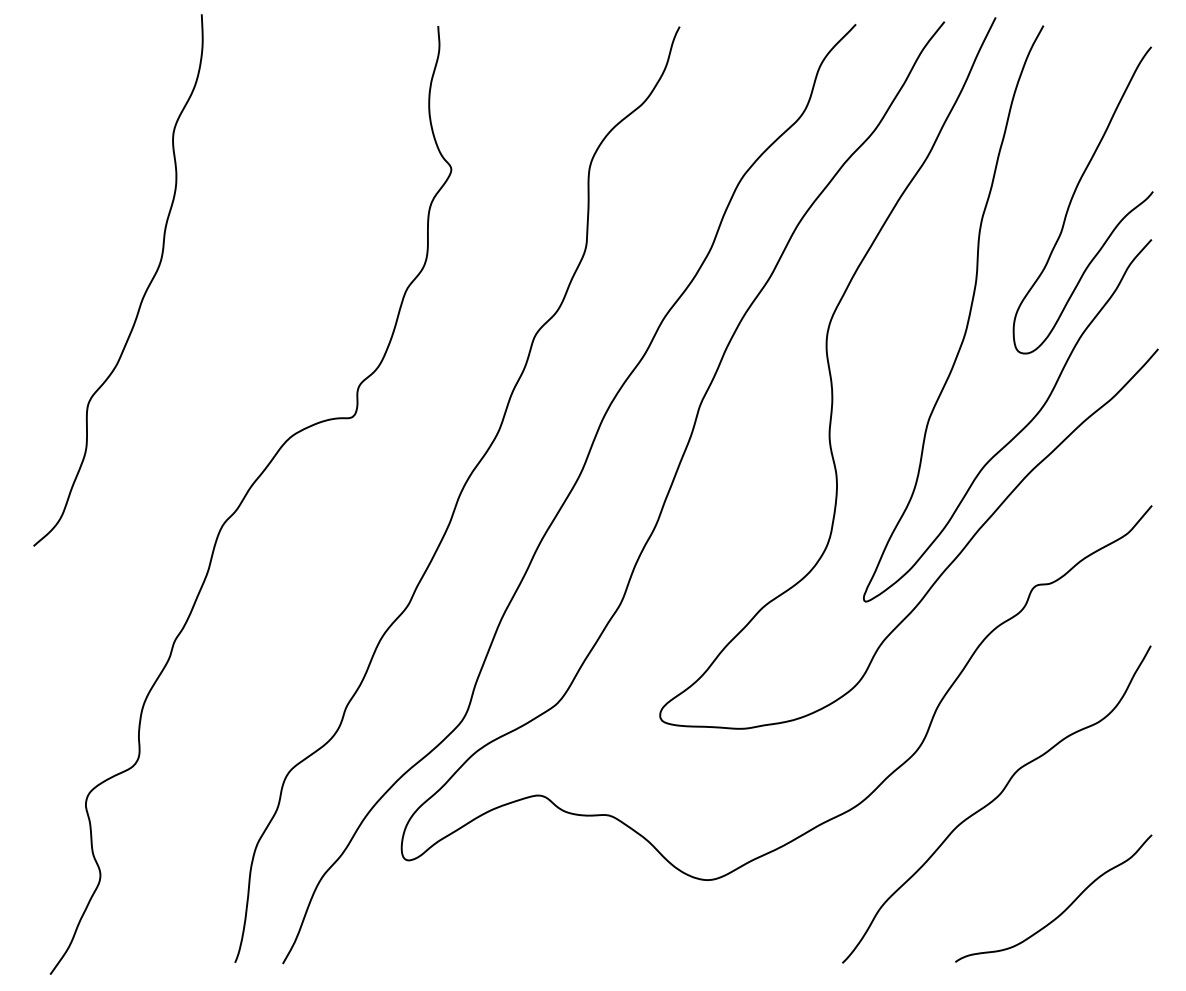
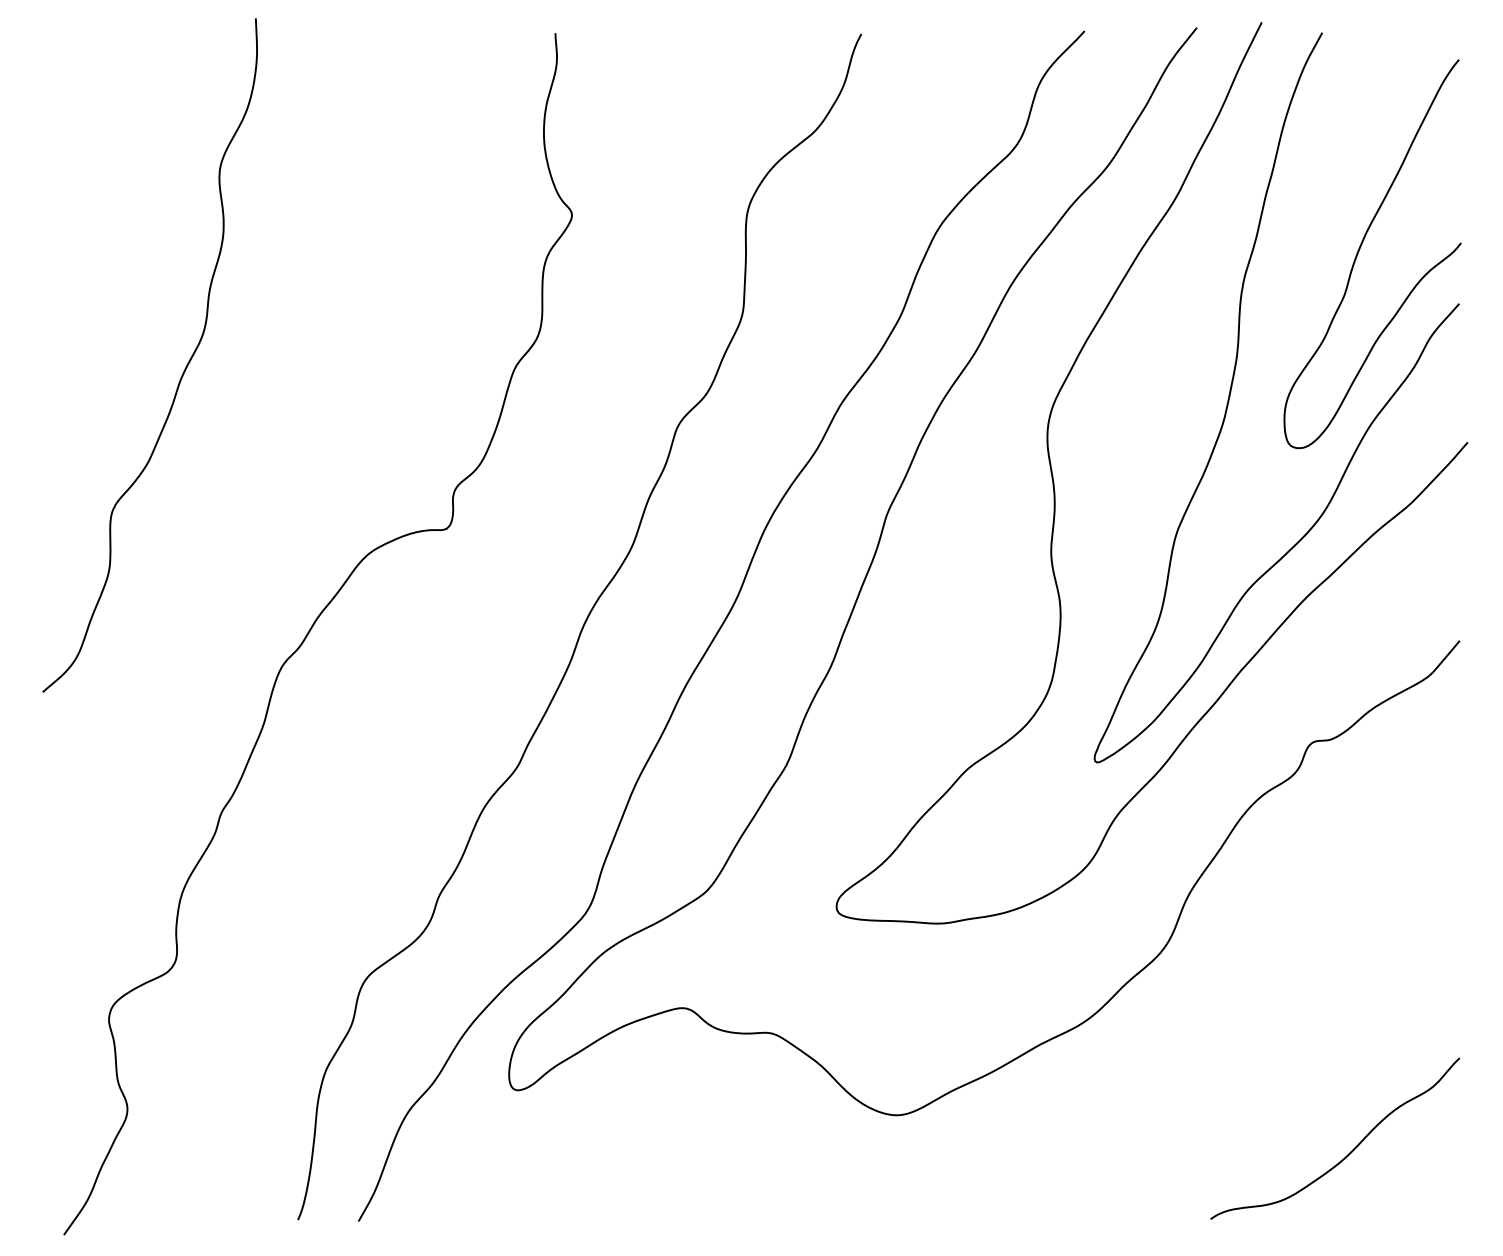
curve: (994, 800) -> (1260, 1014), removed

